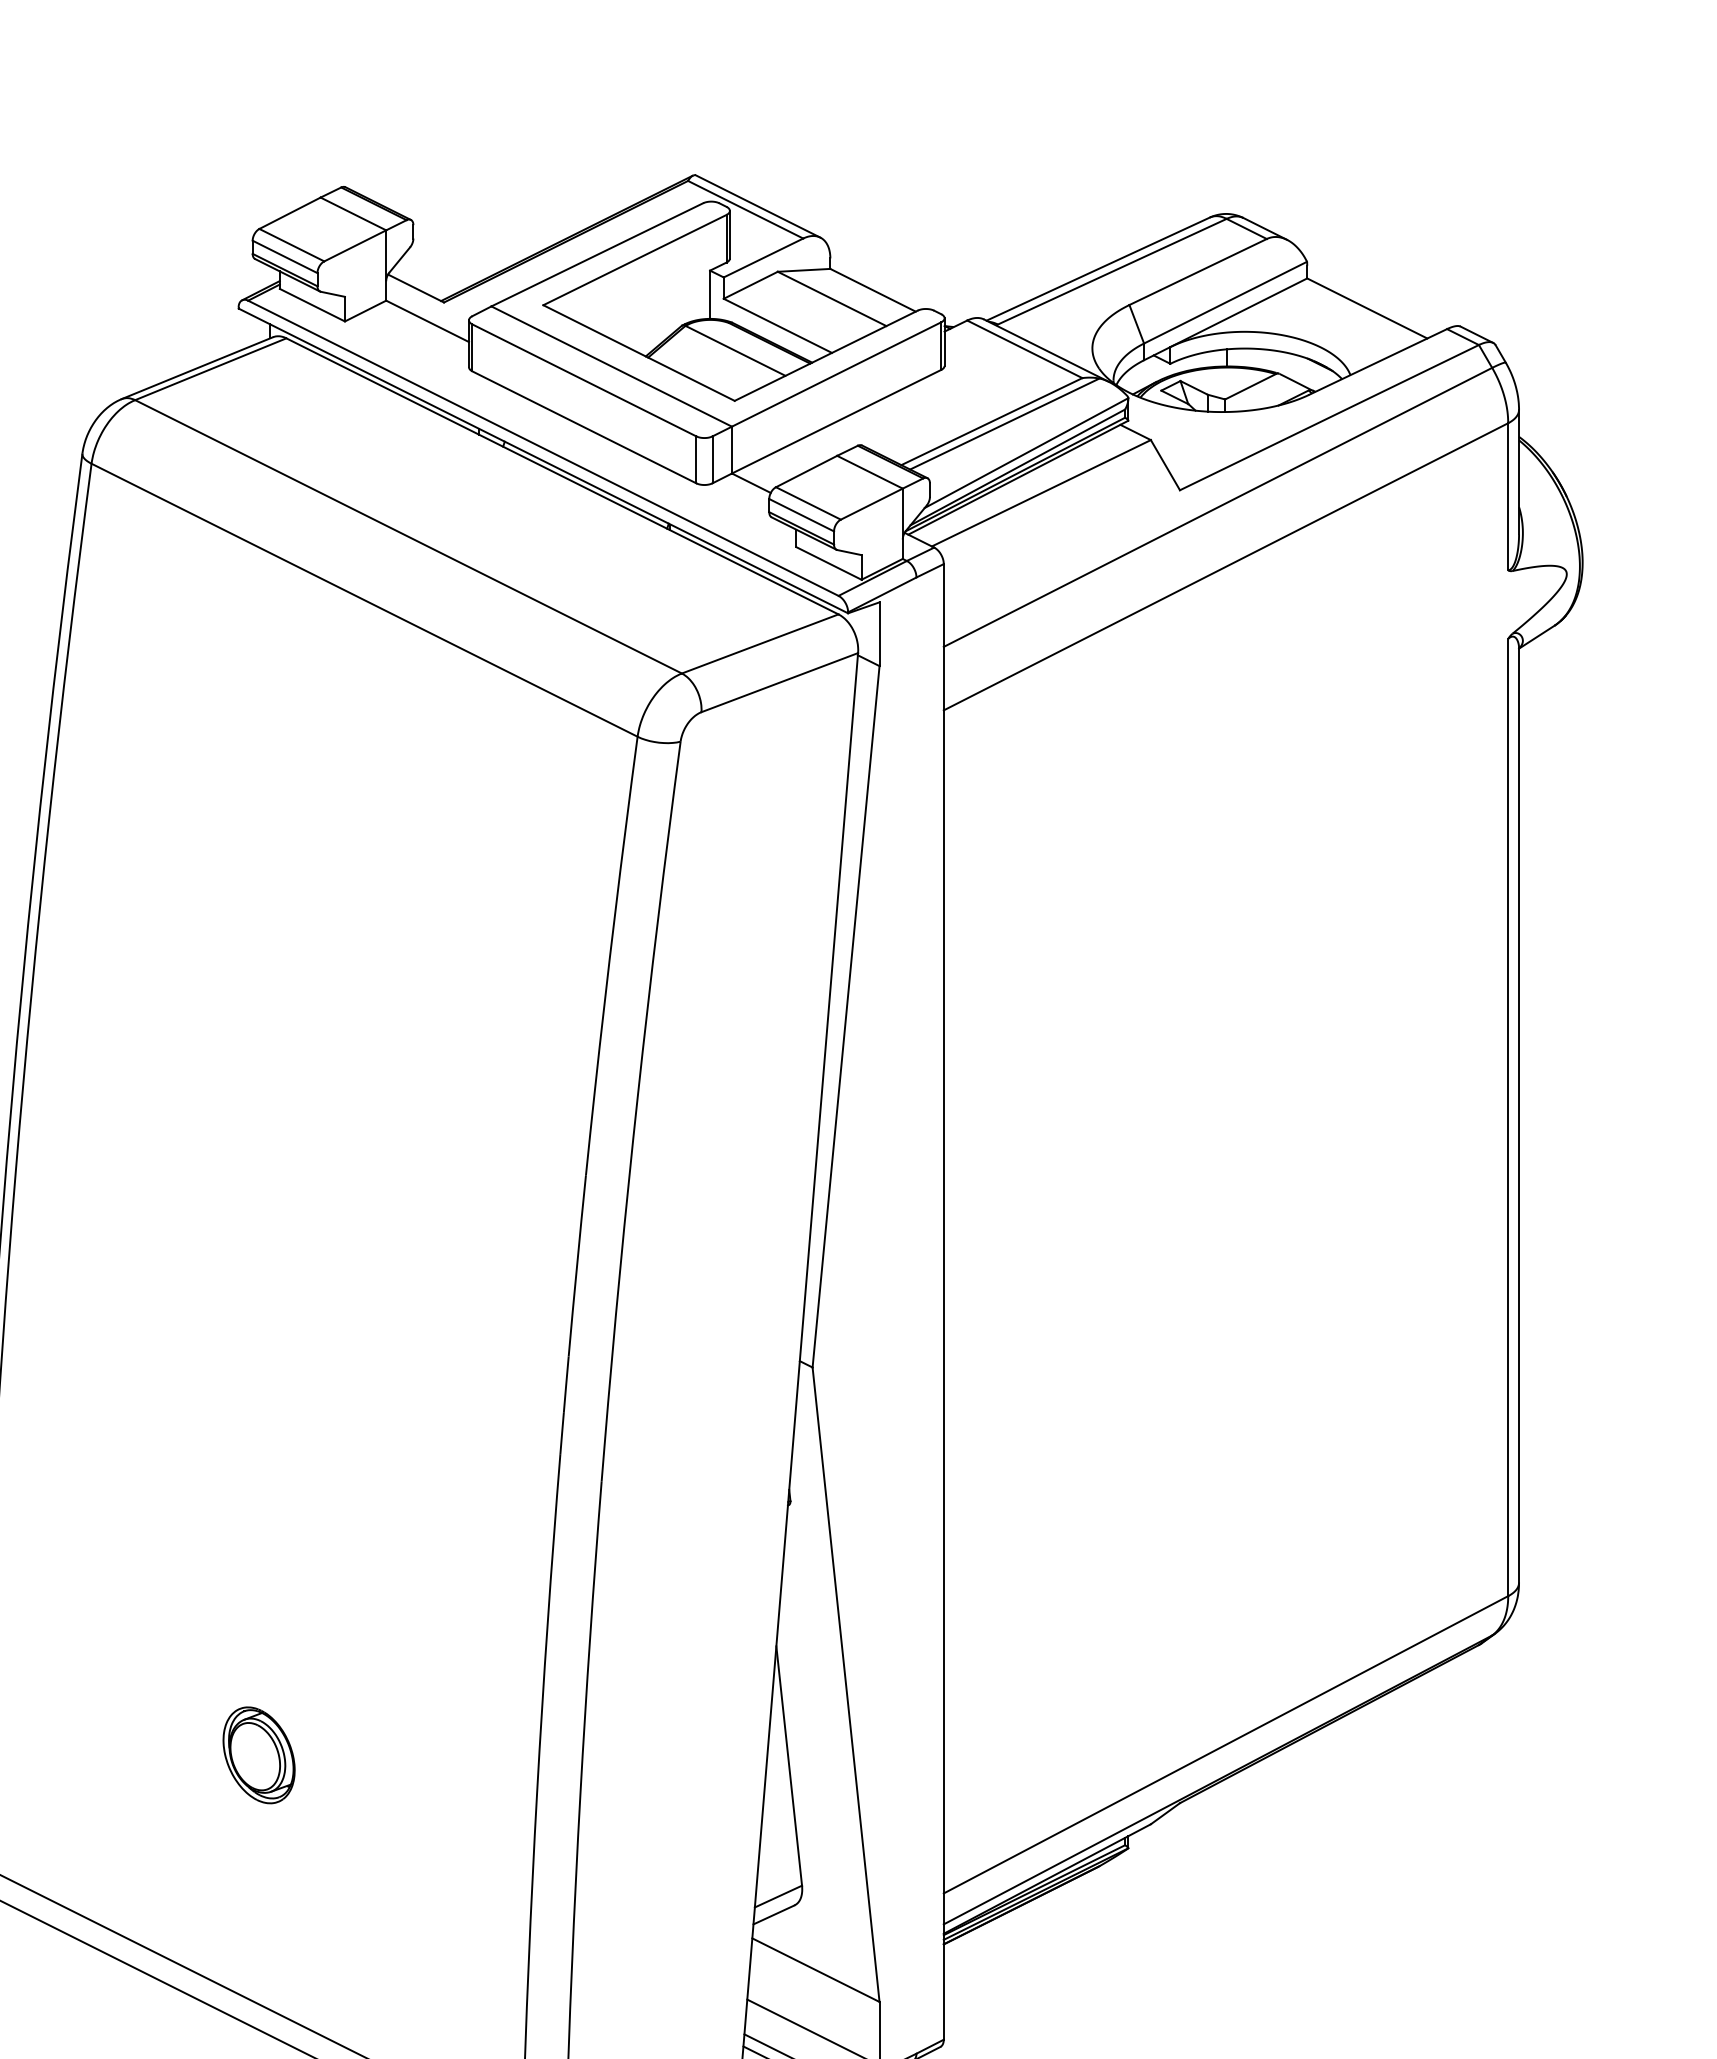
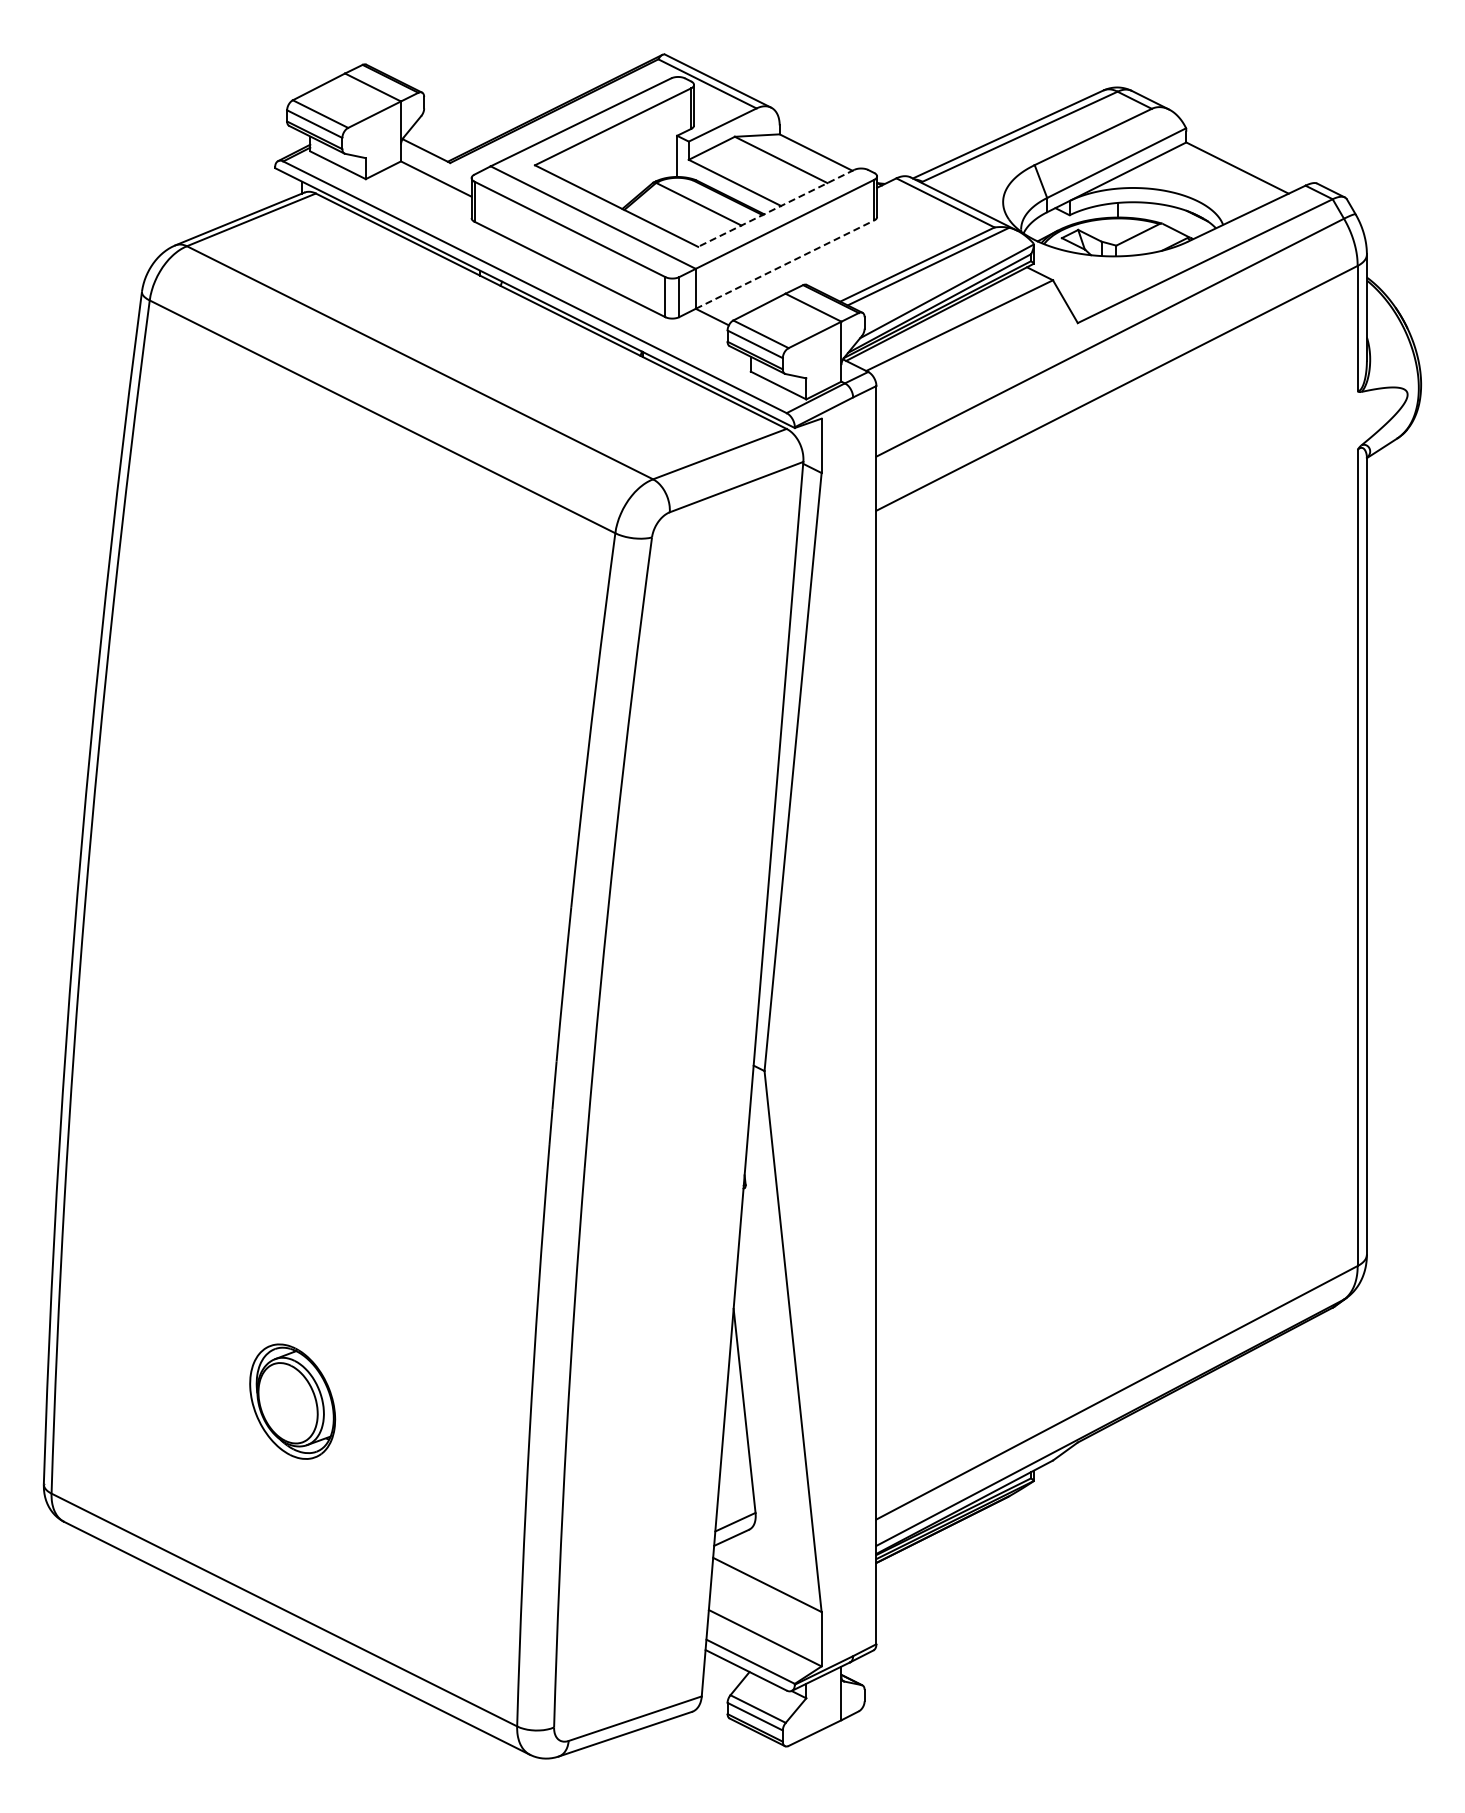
line: (825, 355) -> (775, 208), solid -> dashed
line: (837, 421) -> (785, 264), solid -> dashed
part: (258, 1755) -> (292, 1401), size x1.4

